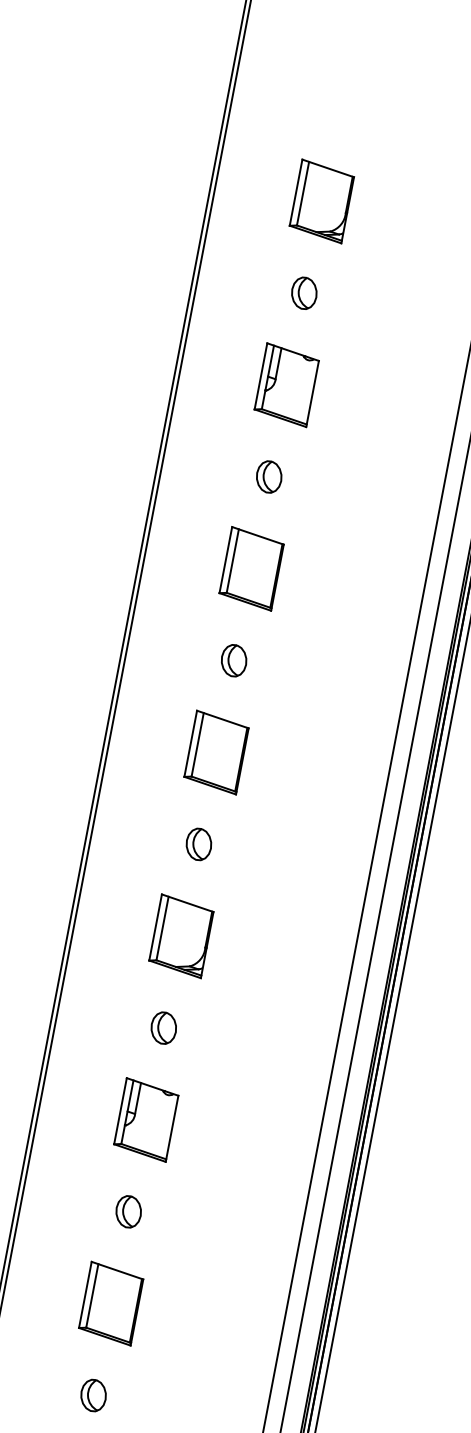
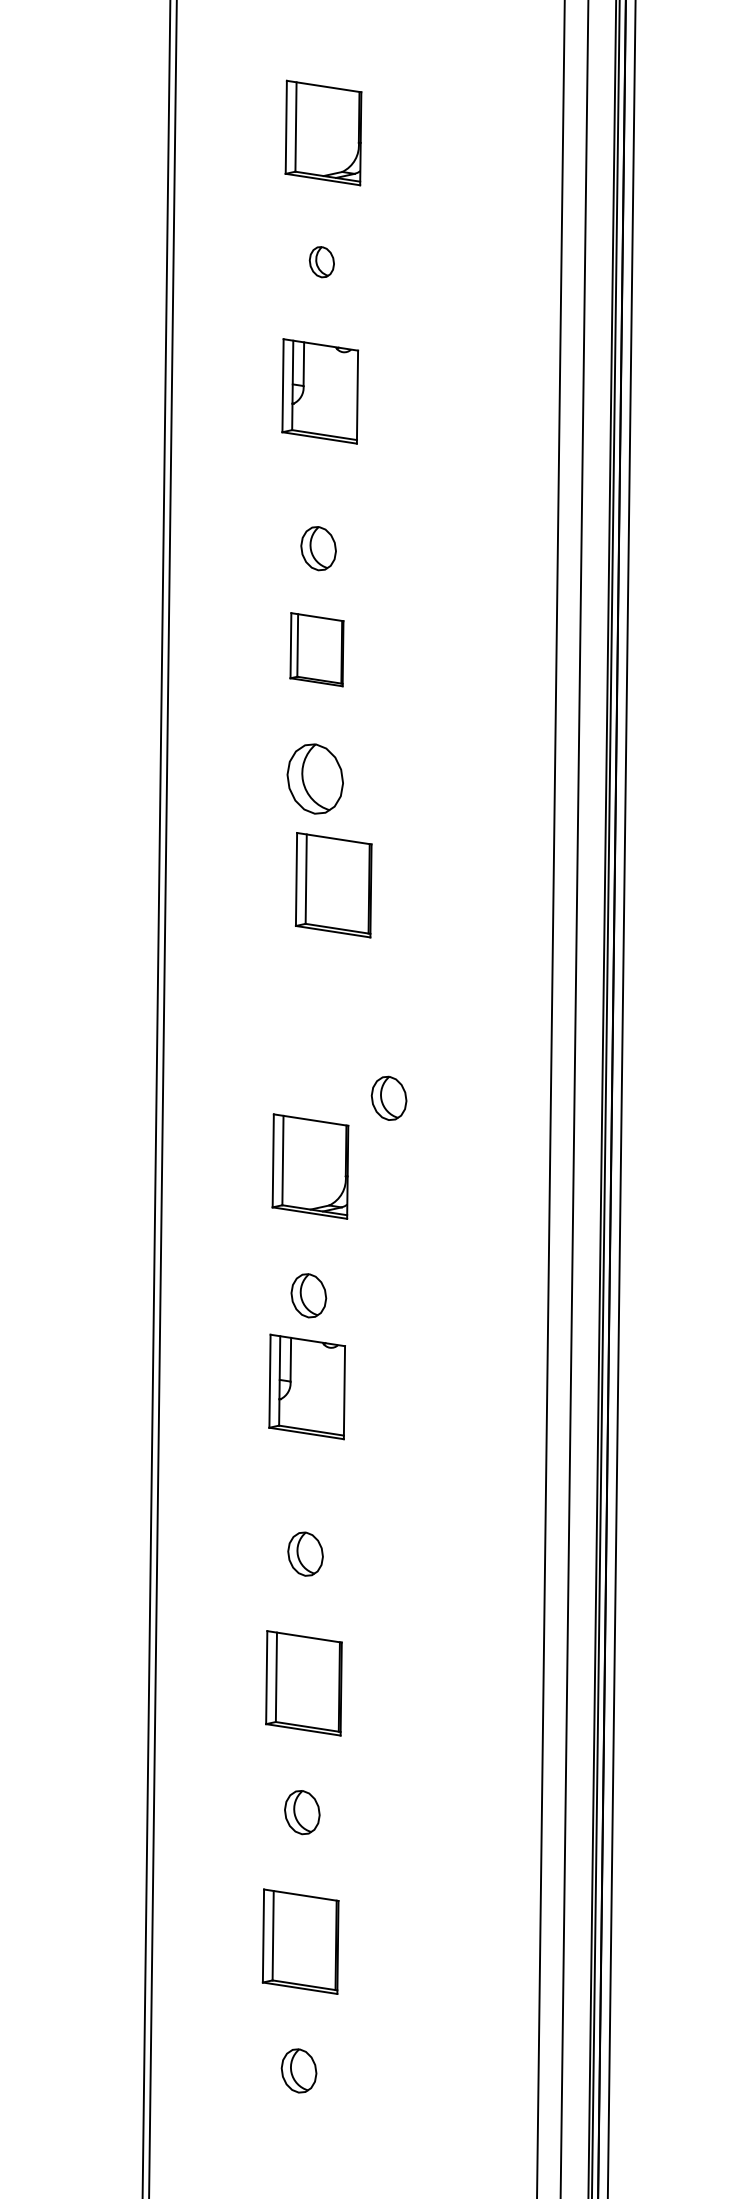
part: (304, 292) -> (321, 261), size x0.7
part: (269, 476) -> (318, 548), moved
part: (251, 568) -> (316, 649), size x0.7
part: (234, 660) -> (315, 778), size x1.6
part: (216, 752) -> (333, 885), moved
part: (198, 843) -> (388, 1097), moved
part: (145, 1119) -> (306, 1386), moved

